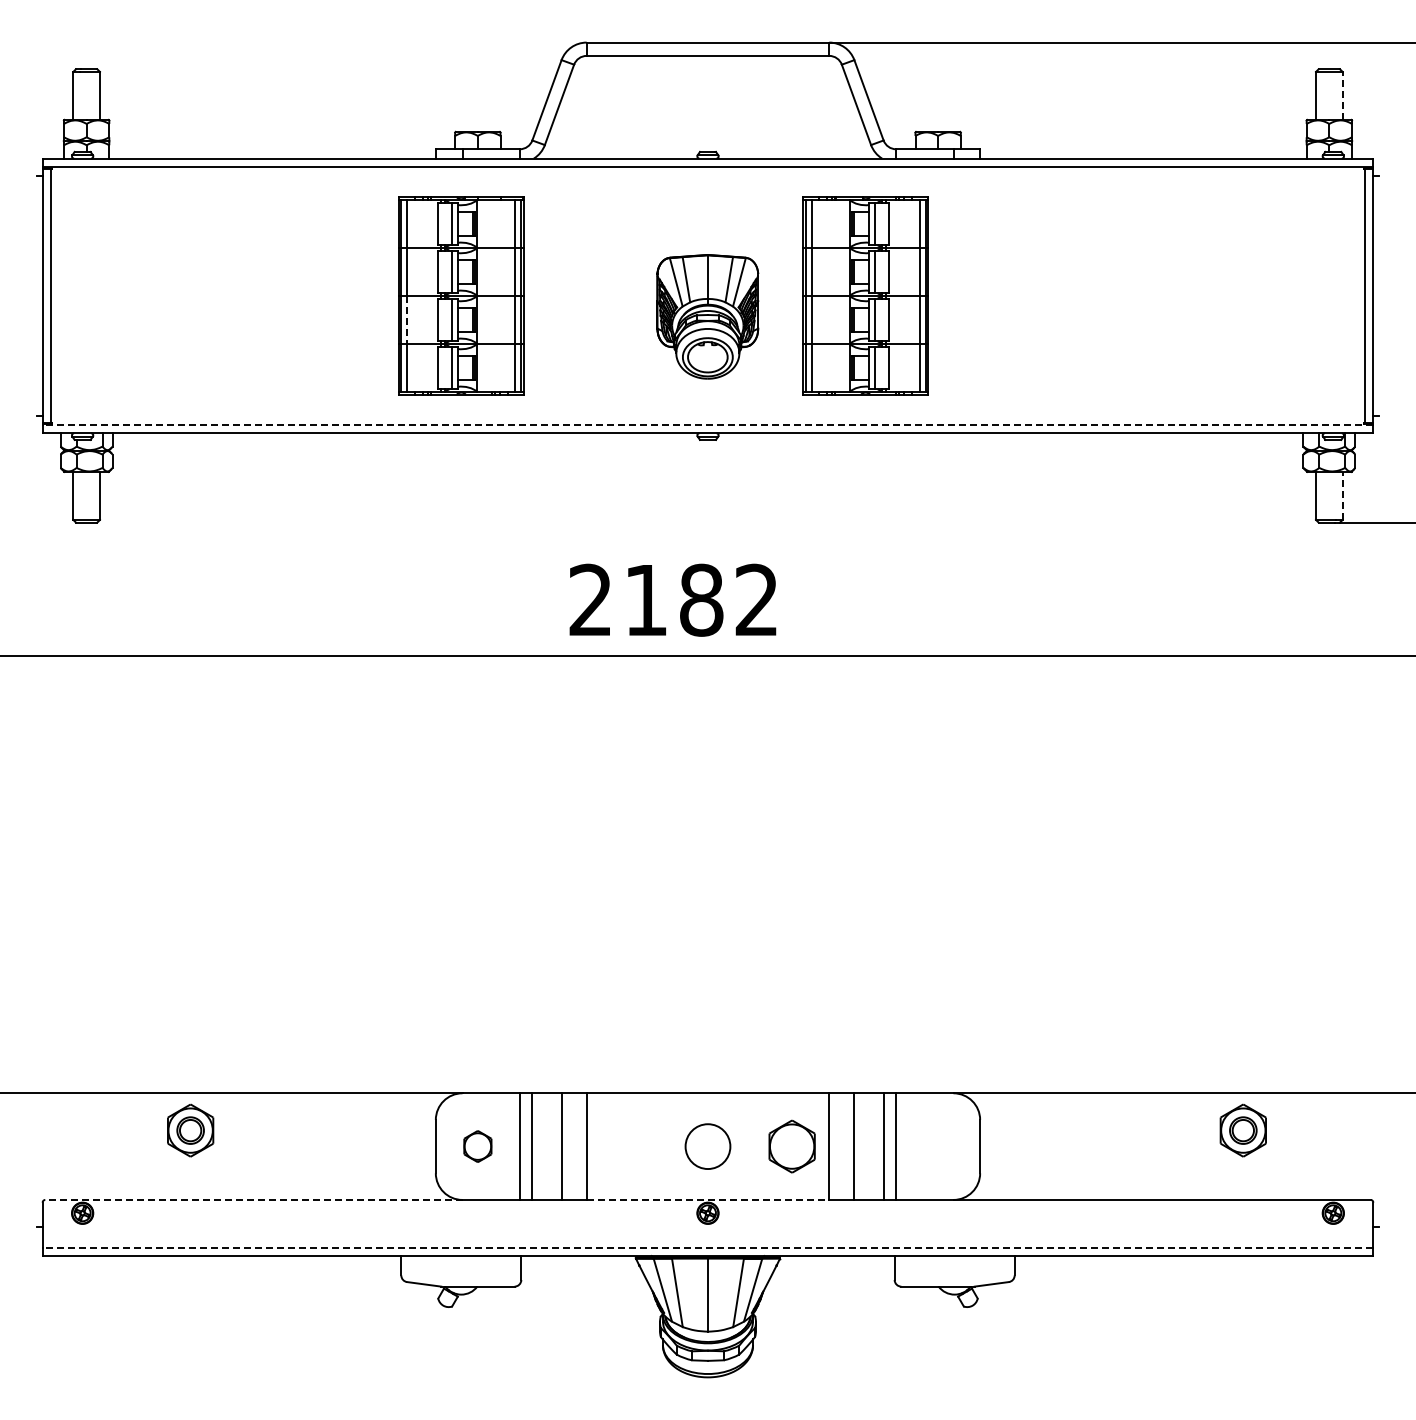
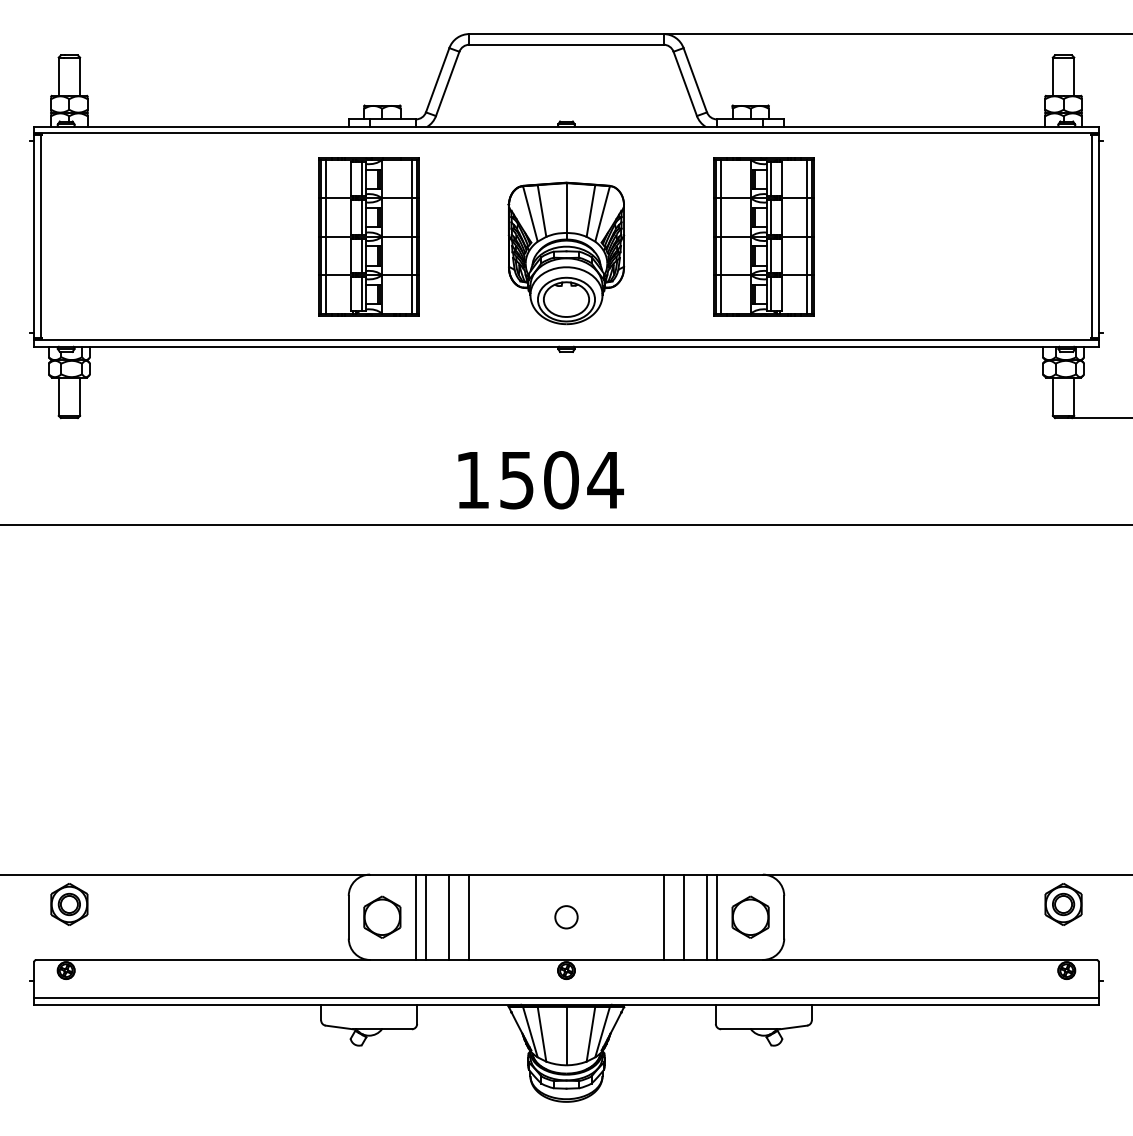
line: (1342, 95) -> (1074, 76), dashed -> solid
part: (865, 295) -> (763, 236), moved
part: (707, 316) -> (566, 253), size x1.43
line: (407, 320) -> (326, 256), dashed -> solid
line: (707, 425) -> (566, 340), dashed -> solid
line: (1342, 495) -> (1074, 396), dashed -> solid
text: (674, 599) -> (539, 479), 2182 -> 1504
part: (190, 1130) -> (69, 904), moved
part: (1242, 1130) -> (1062, 904), moved
part: (477, 1146) -> (382, 917), size x1.67
circle: (707, 1146) -> (566, 917), size x0.62
part: (791, 1146) -> (750, 917), moved
line: (253, 1199) -> (202, 959), dashed -> solid
line: (708, 1199) -> (566, 959), dashed -> solid
line: (707, 1247) -> (566, 998), dashed -> solid

